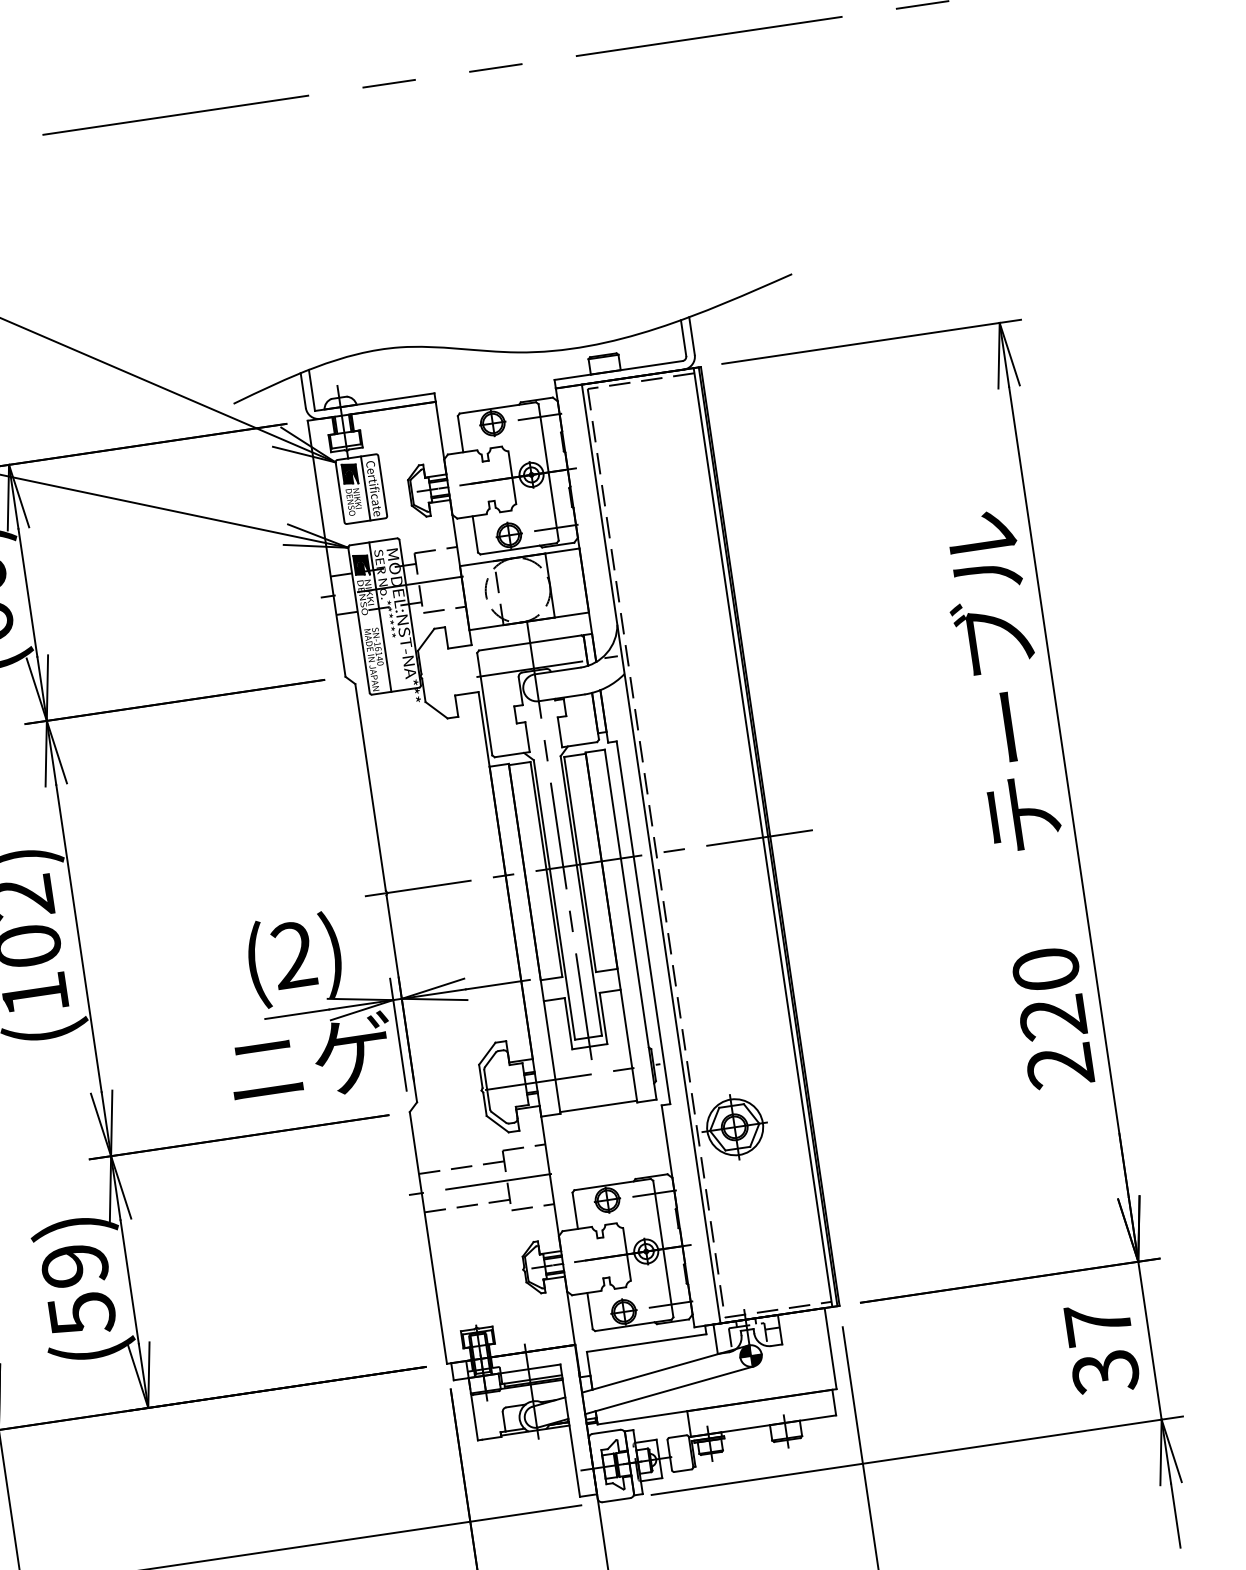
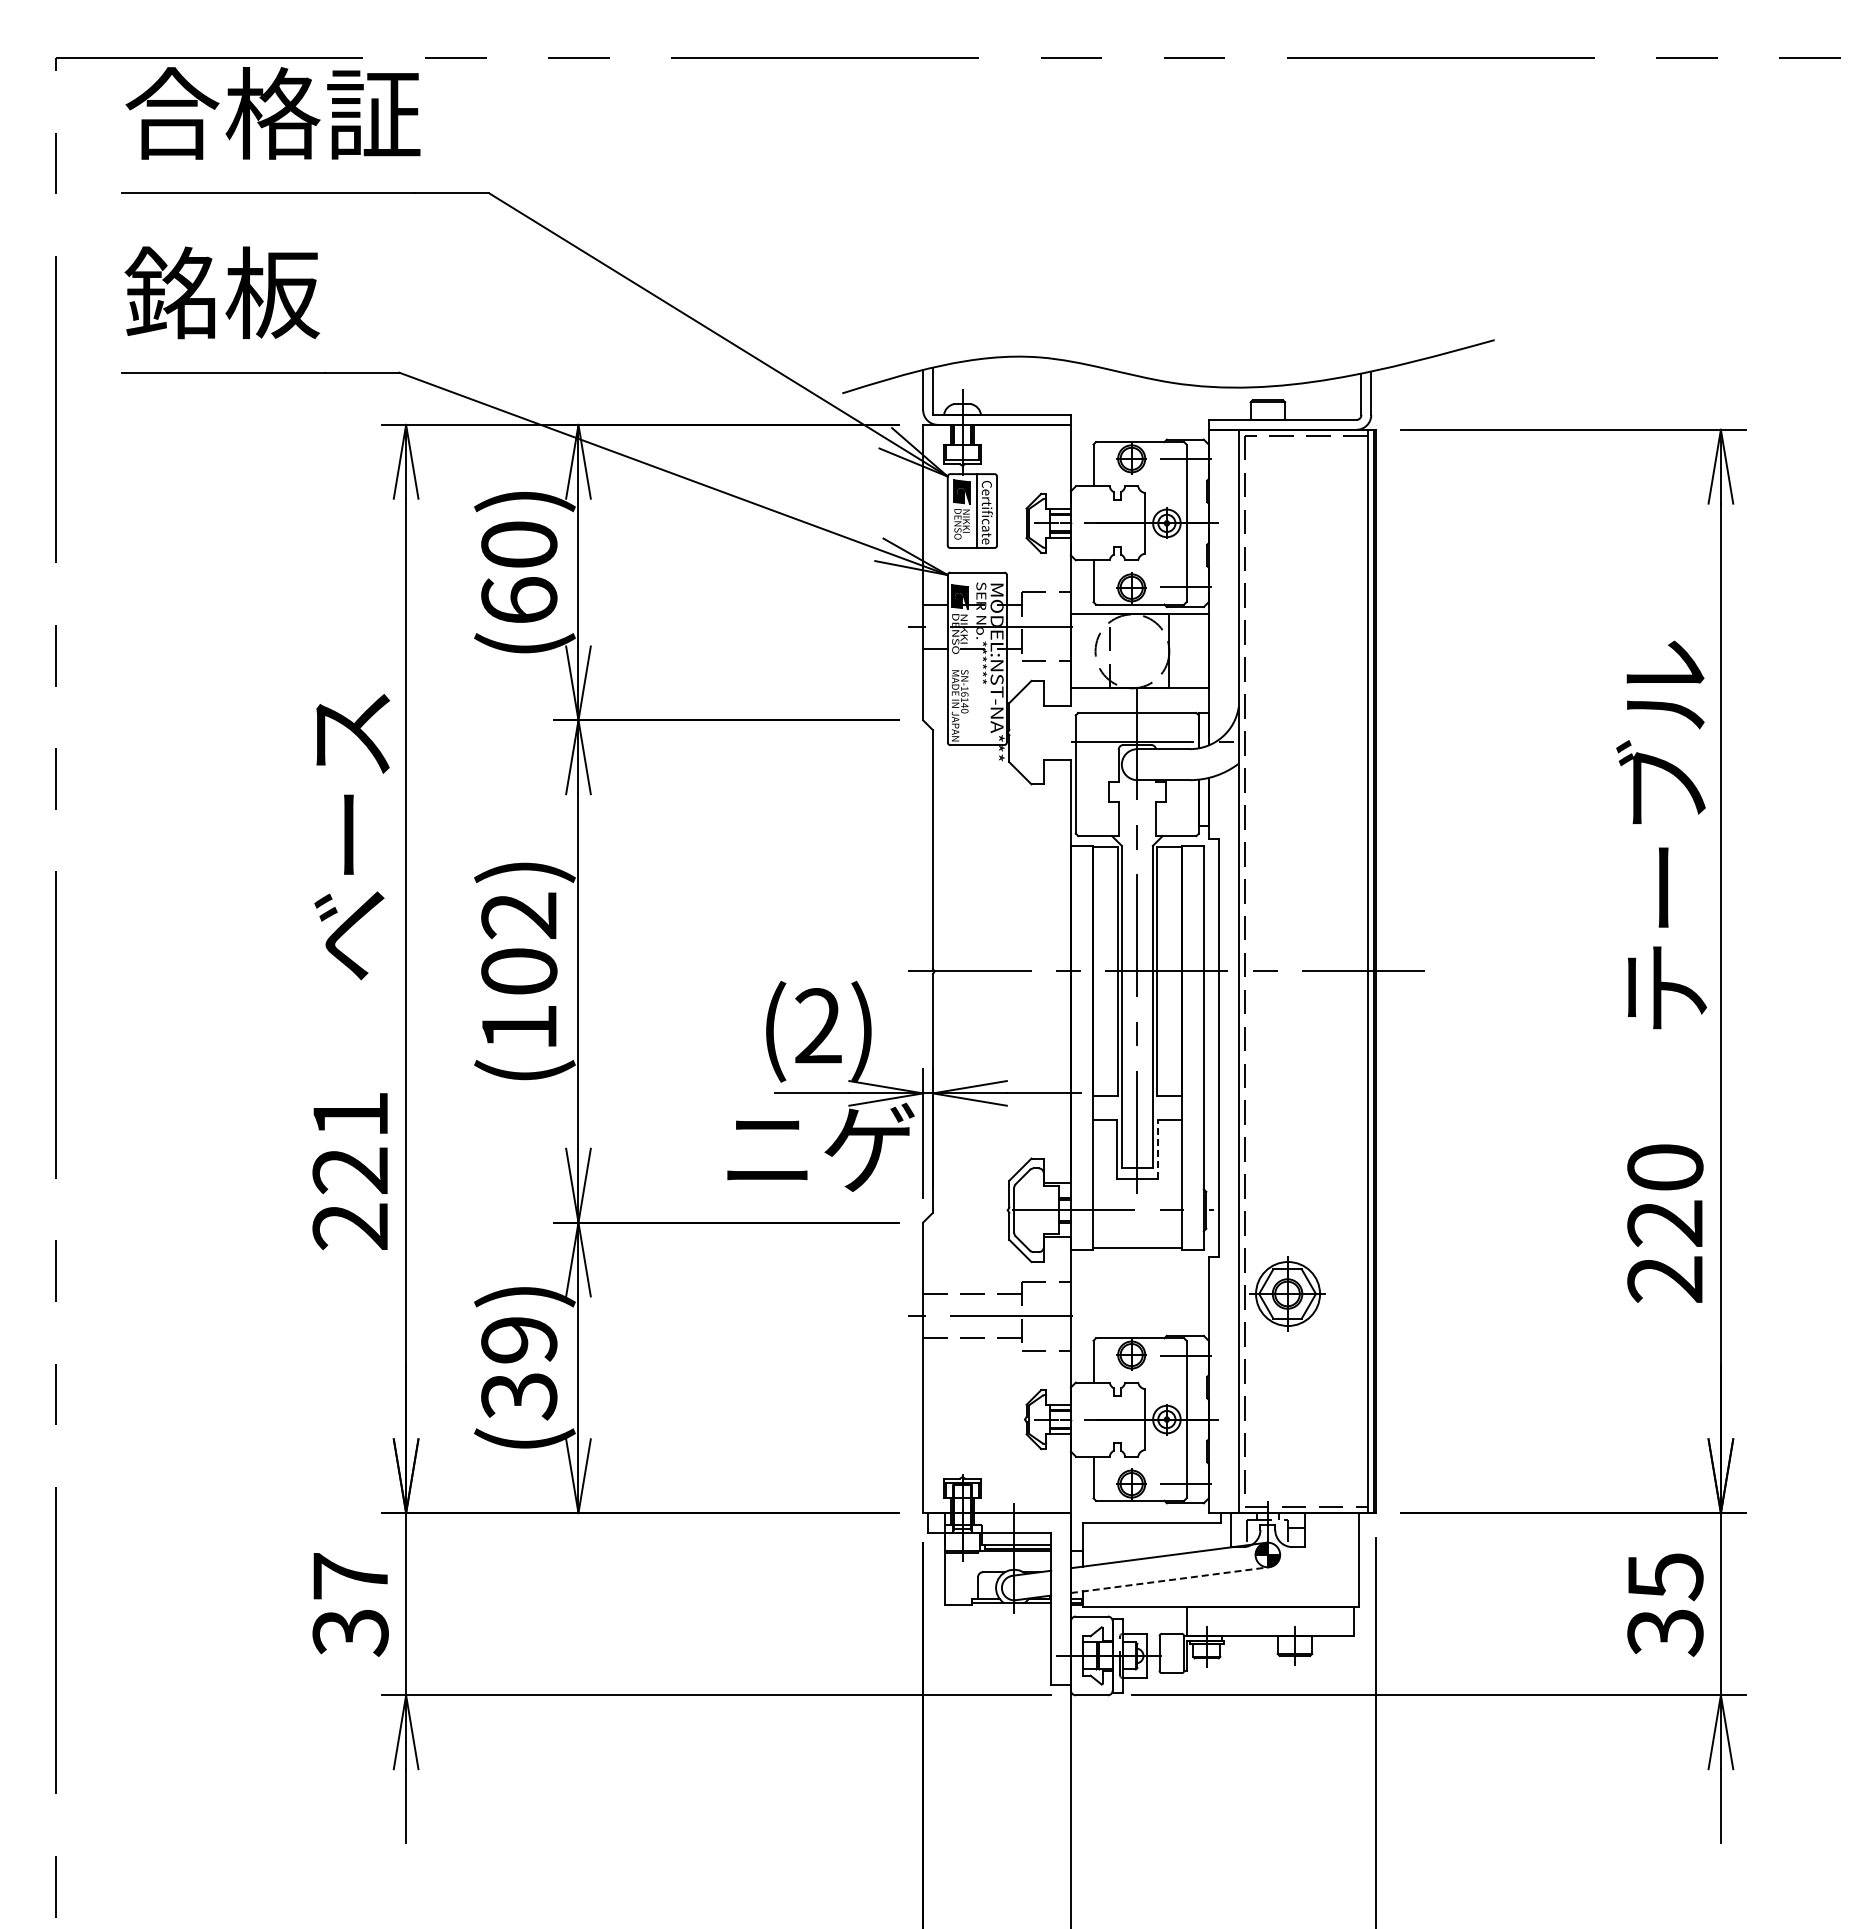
line: (380, 616) -> (972, 658), removed
line: (603, 1018) -> (1157, 1149), solid -> dashed
text: (82, 1314) -> (519, 1396), (59) -> (39)
text: (1098, 1324) -> (1665, 1577), 37 -> 35
line: (669, 1390) -> (1170, 1580), solid -> dashed

